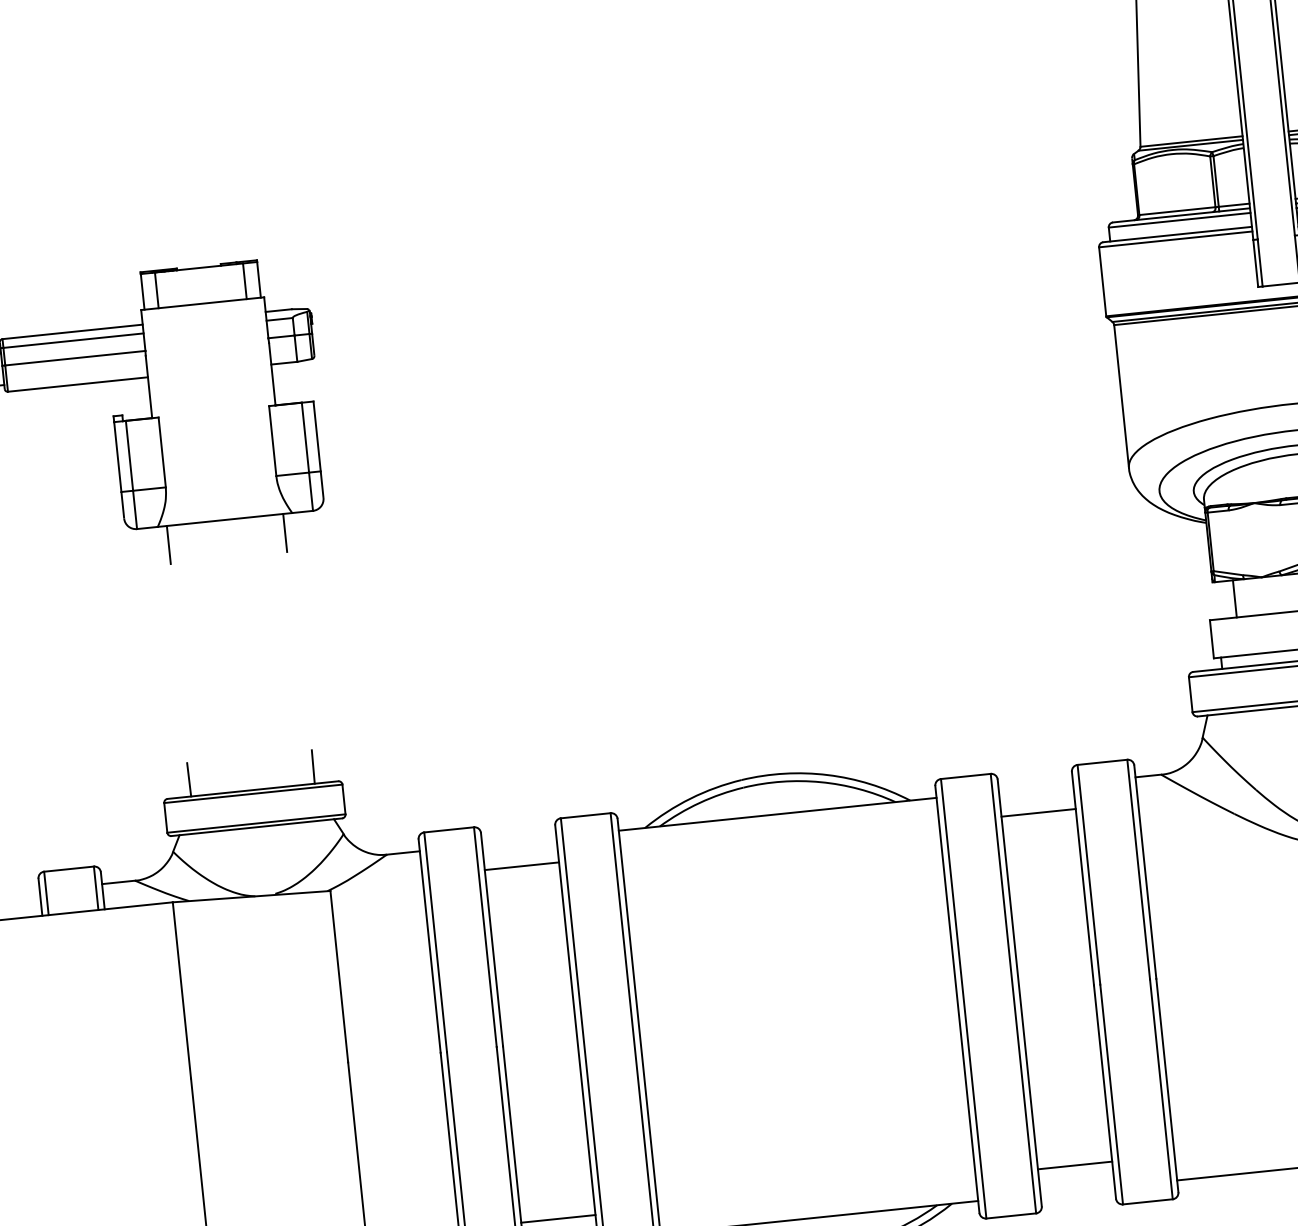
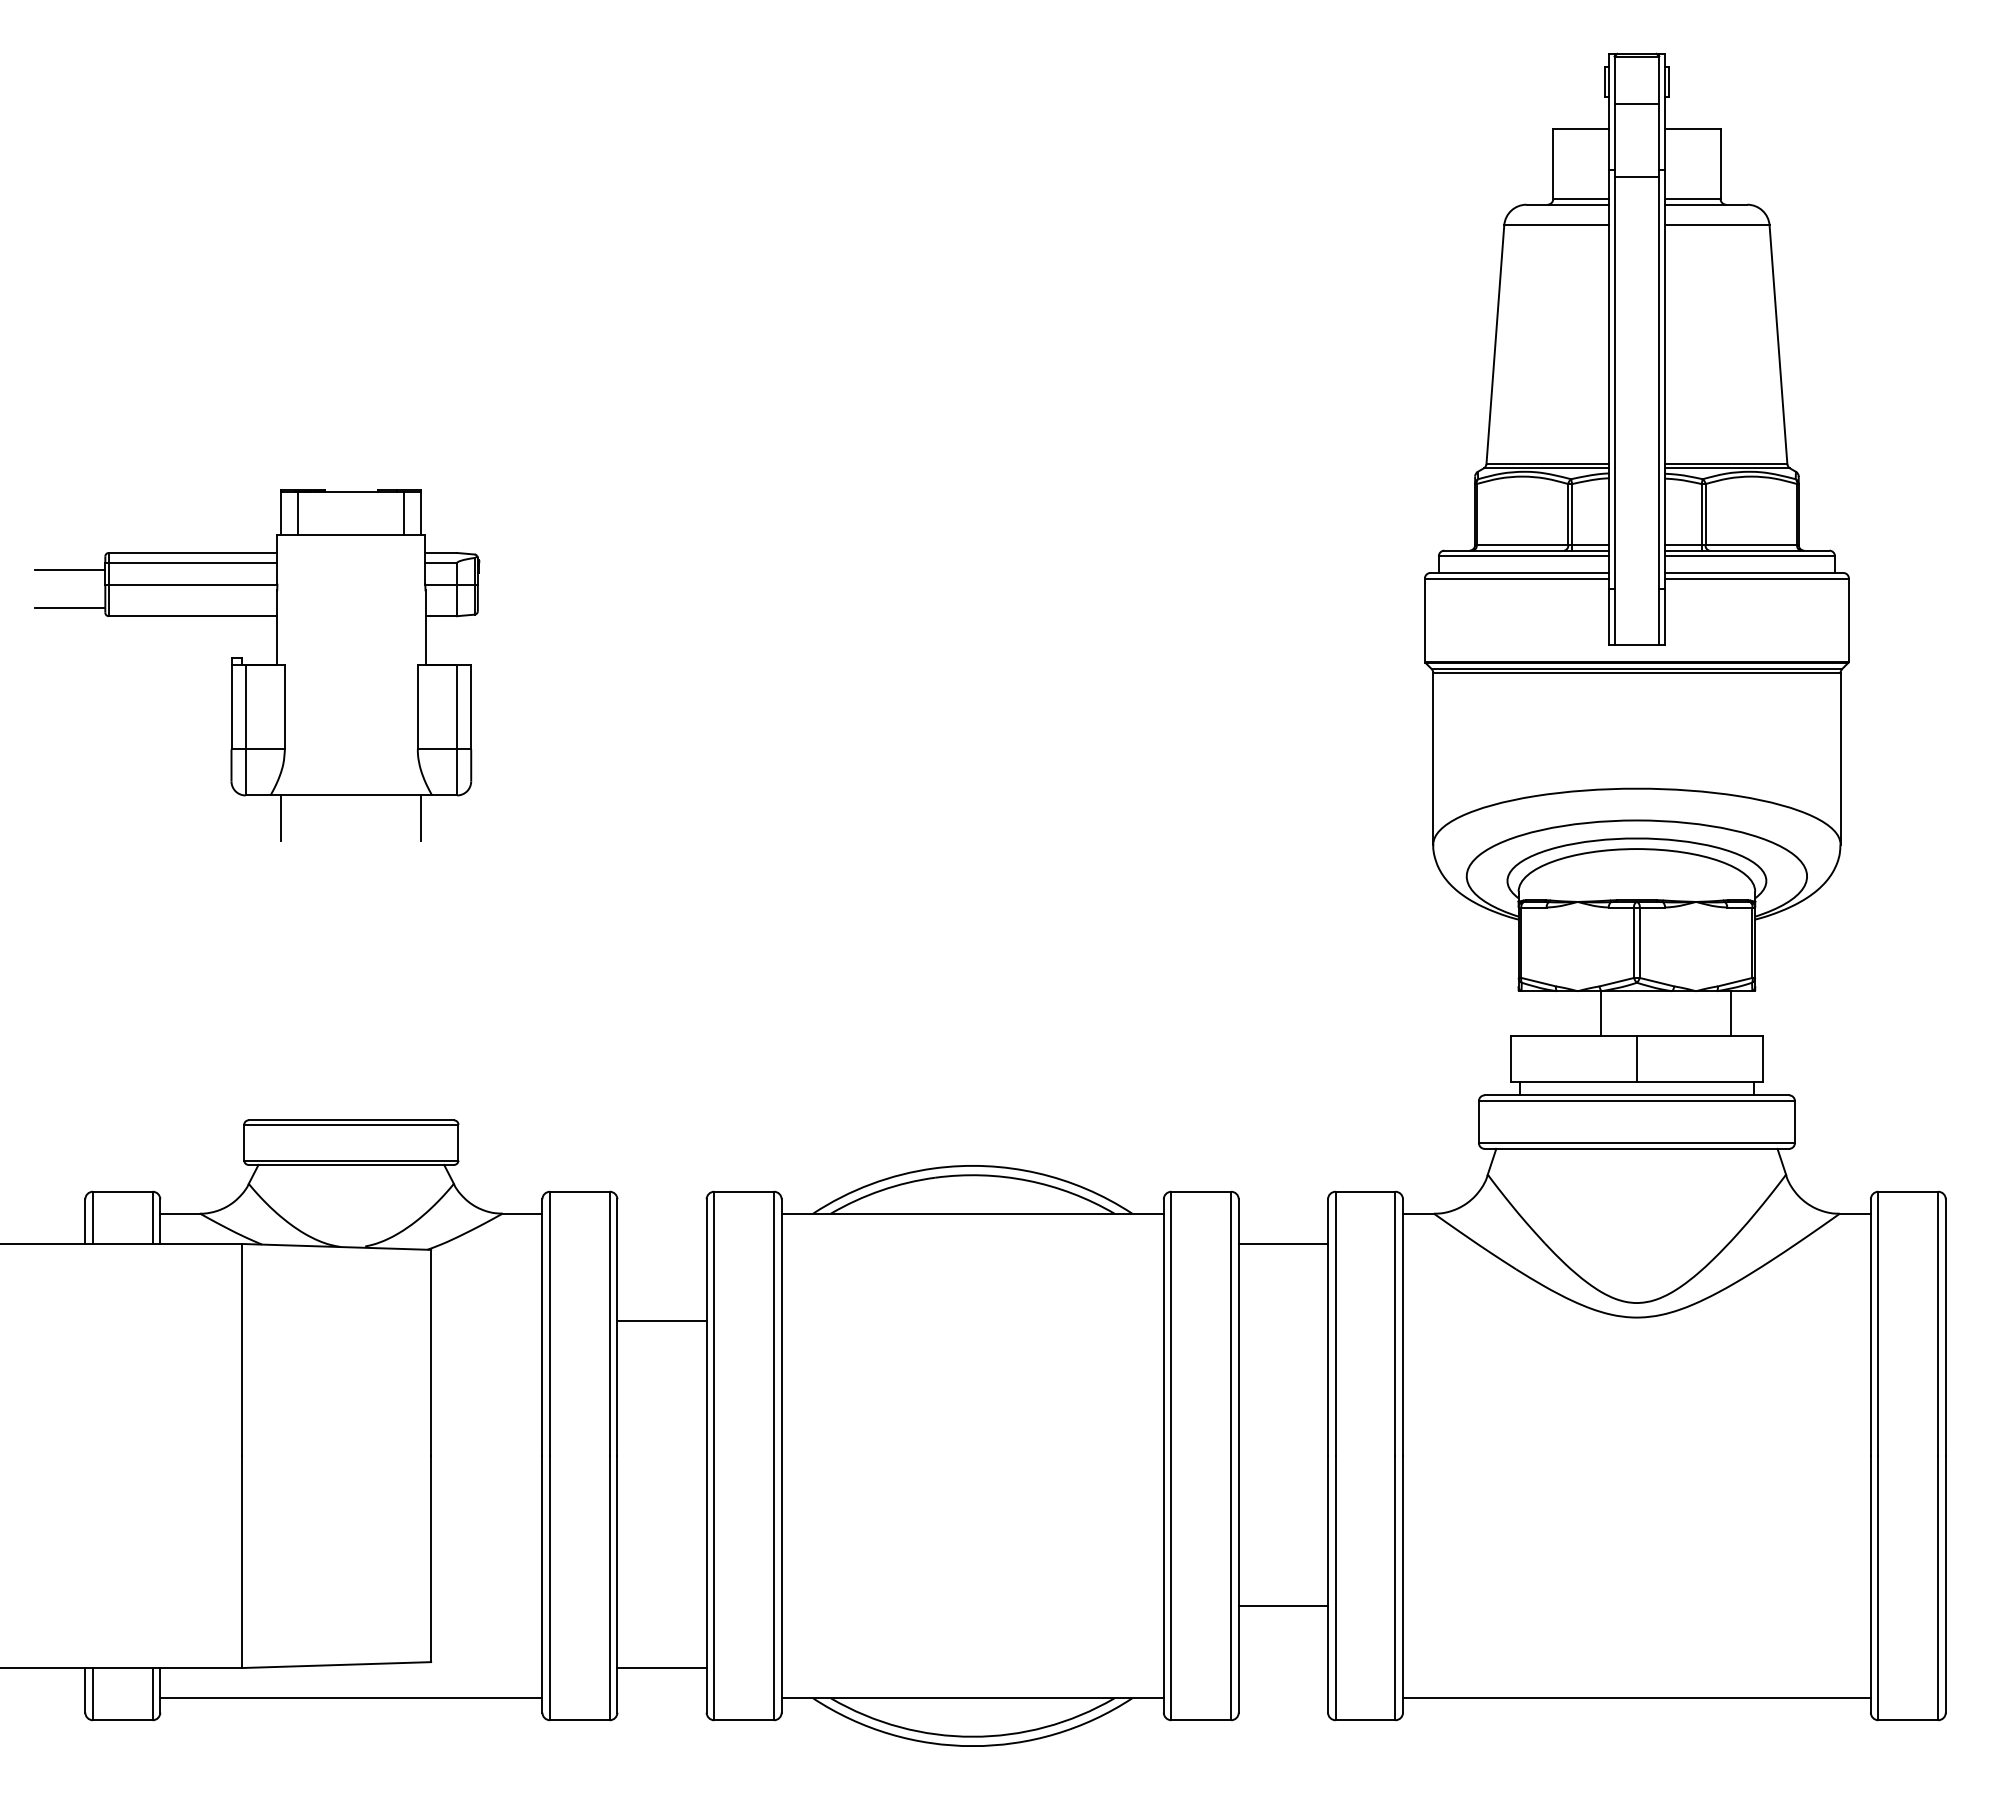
line: (1235, 598) -> (1601, 1013), moved
line: (312, 767) -> (425, 1100), removed
line: (189, 780) -> (276, 1100), removed
line: (521, 865) -> (661, 1320), moved
line: (1075, 1165) -> (1283, 1606), moved

